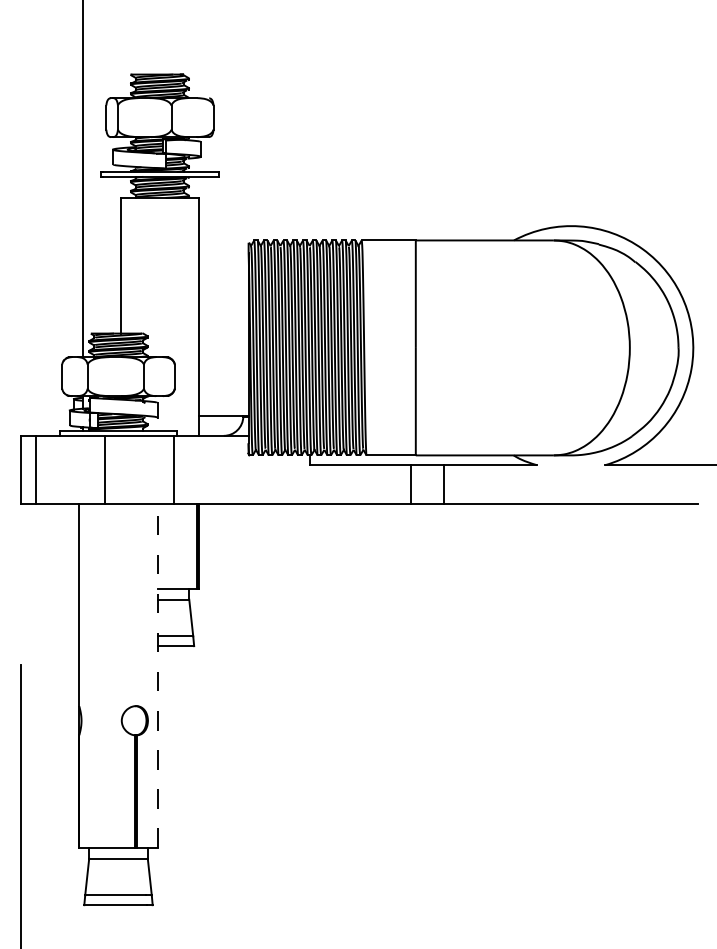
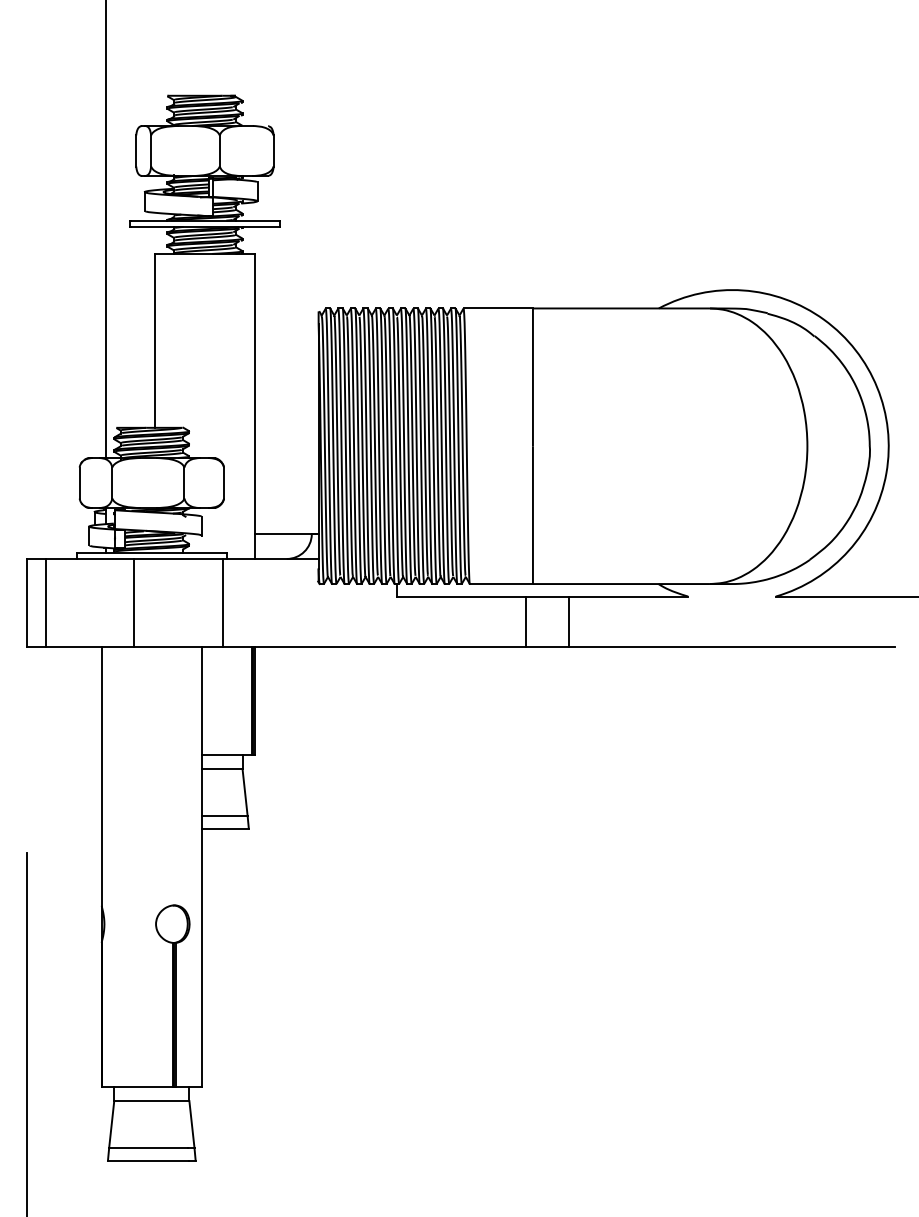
line: (157, 676) -> (201, 867), dashed -> solid

